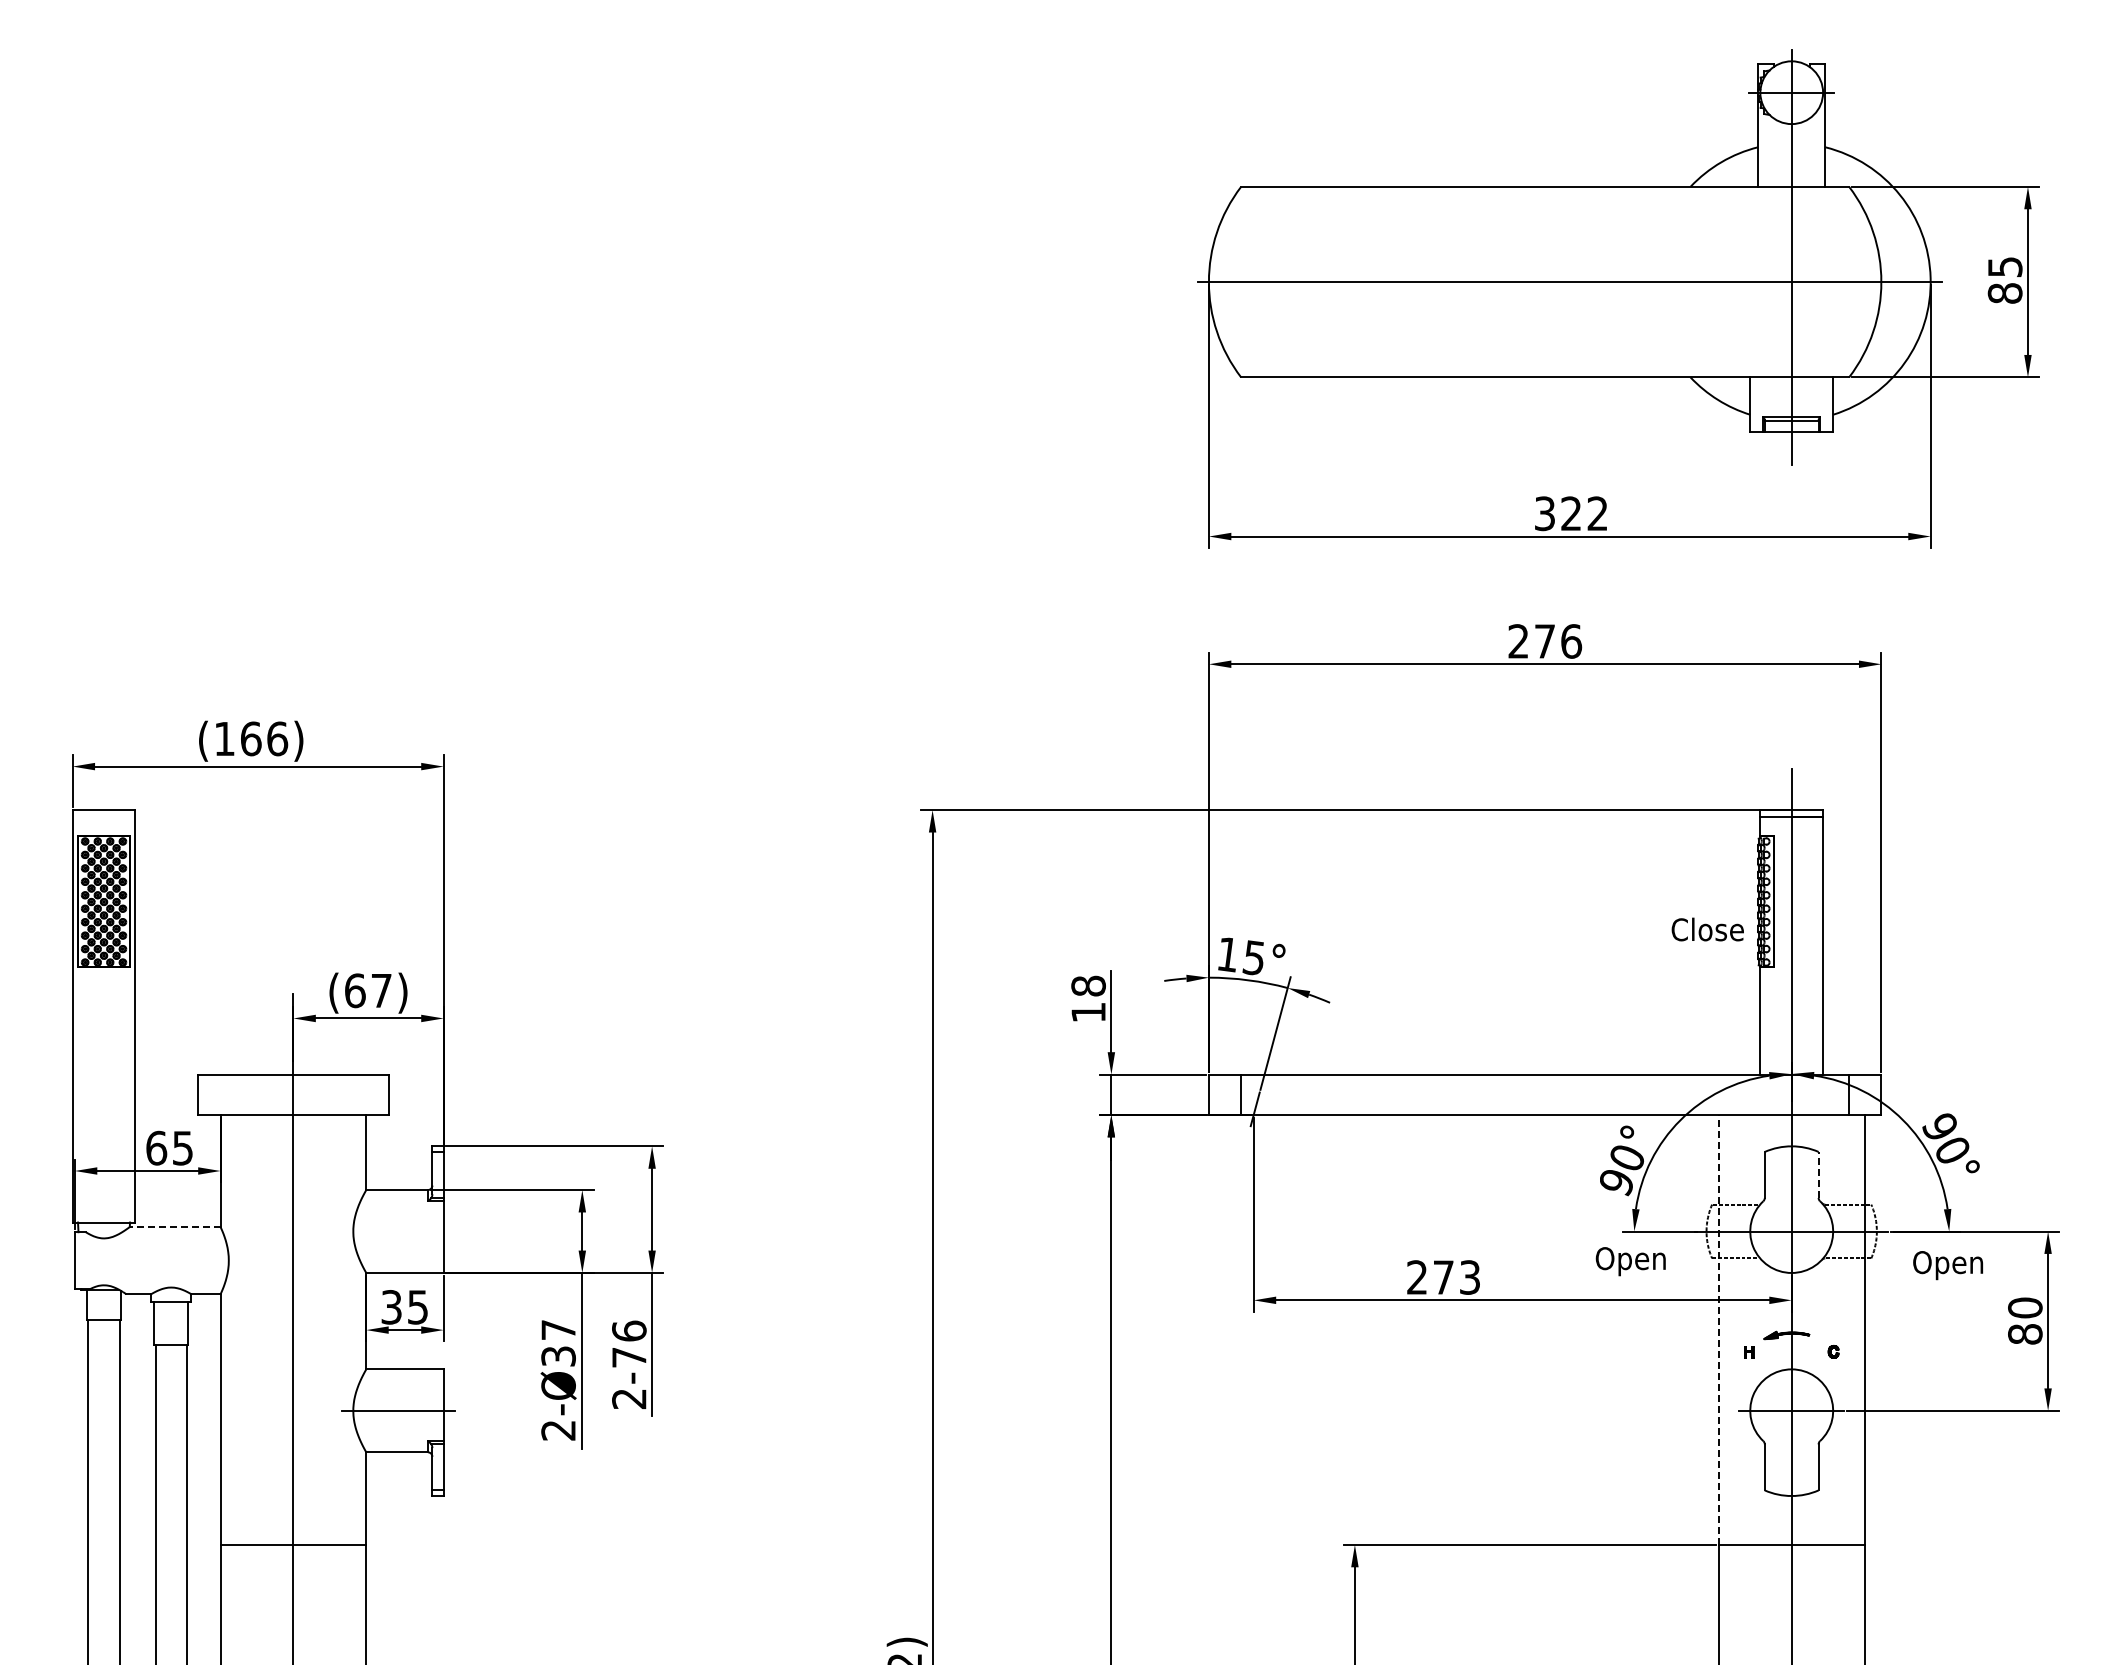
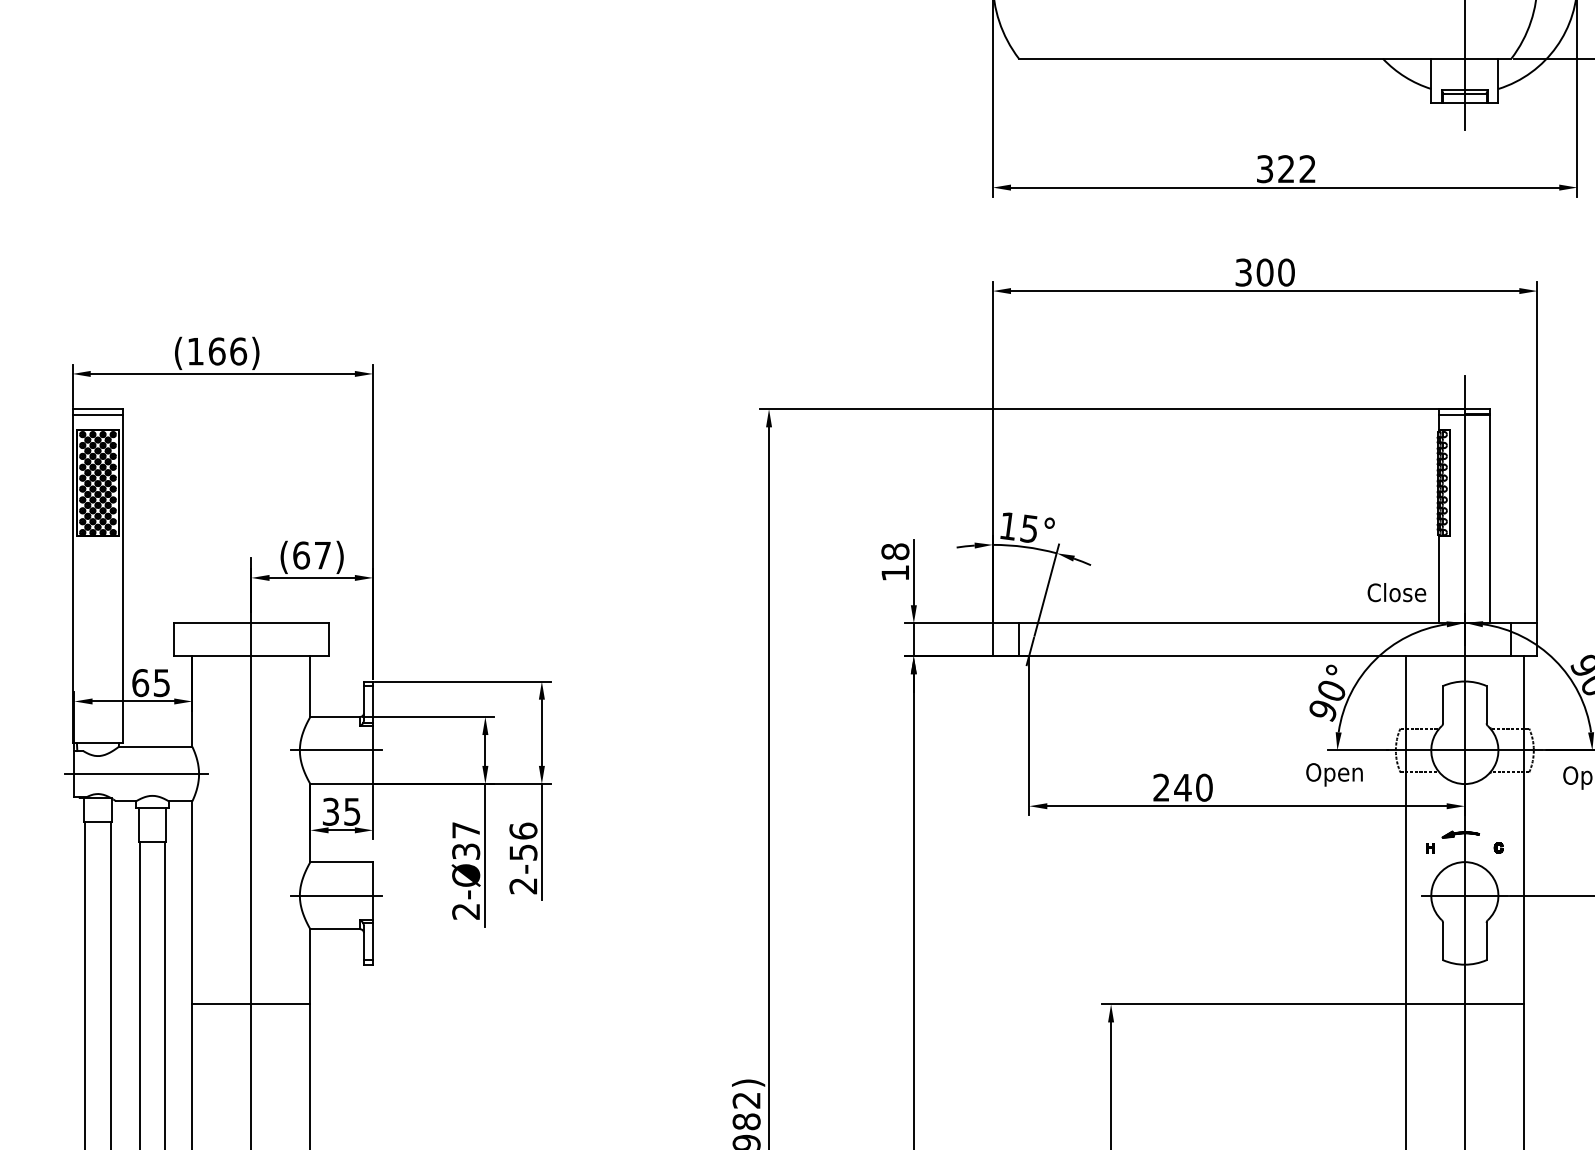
text: (1545, 641) -> (1265, 272), 276 -> 300
line: (103, 816) -> (97, 414), added
text: (1707, 929) -> (1396, 592), moved
line: (1818, 1174) -> (1486, 704), dashed -> solid
line: (174, 1227) -> (155, 747), dashed -> solid
line: (398, 1231) -> (336, 750), added
line: (151, 1260) -> (136, 773), added
text: (1456, 1277) -> (1193, 787), 273 -> 240
line: (1718, 1329) -> (1405, 829), dashed -> solid
text: (629, 1357) -> (523, 852), 2-76 -> 2-56

